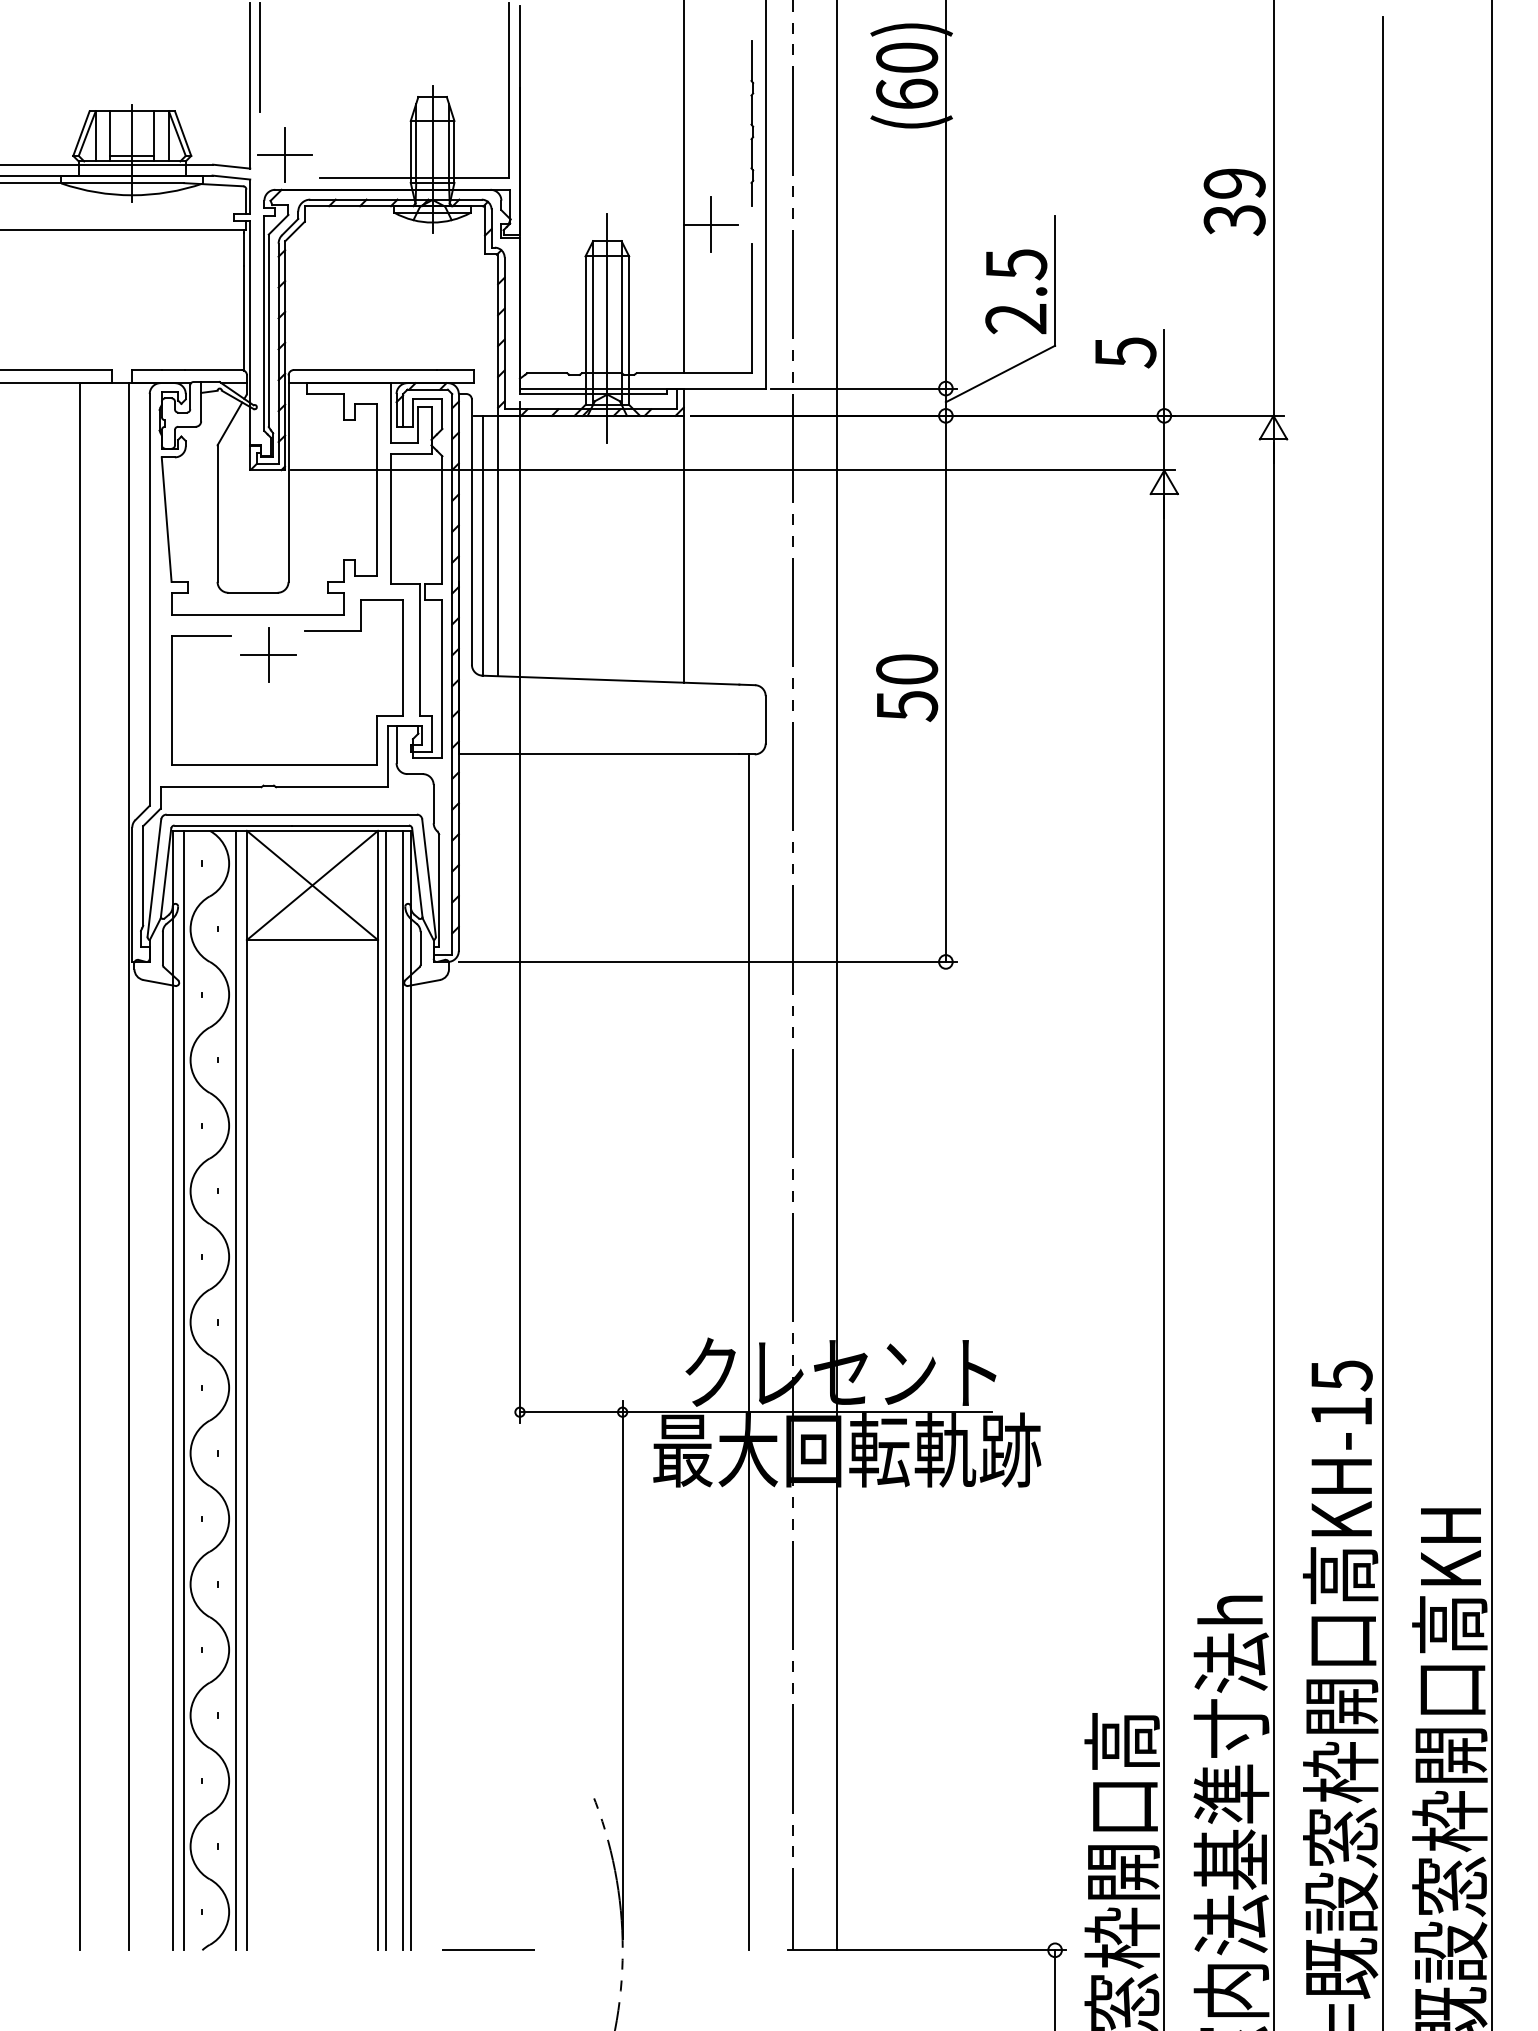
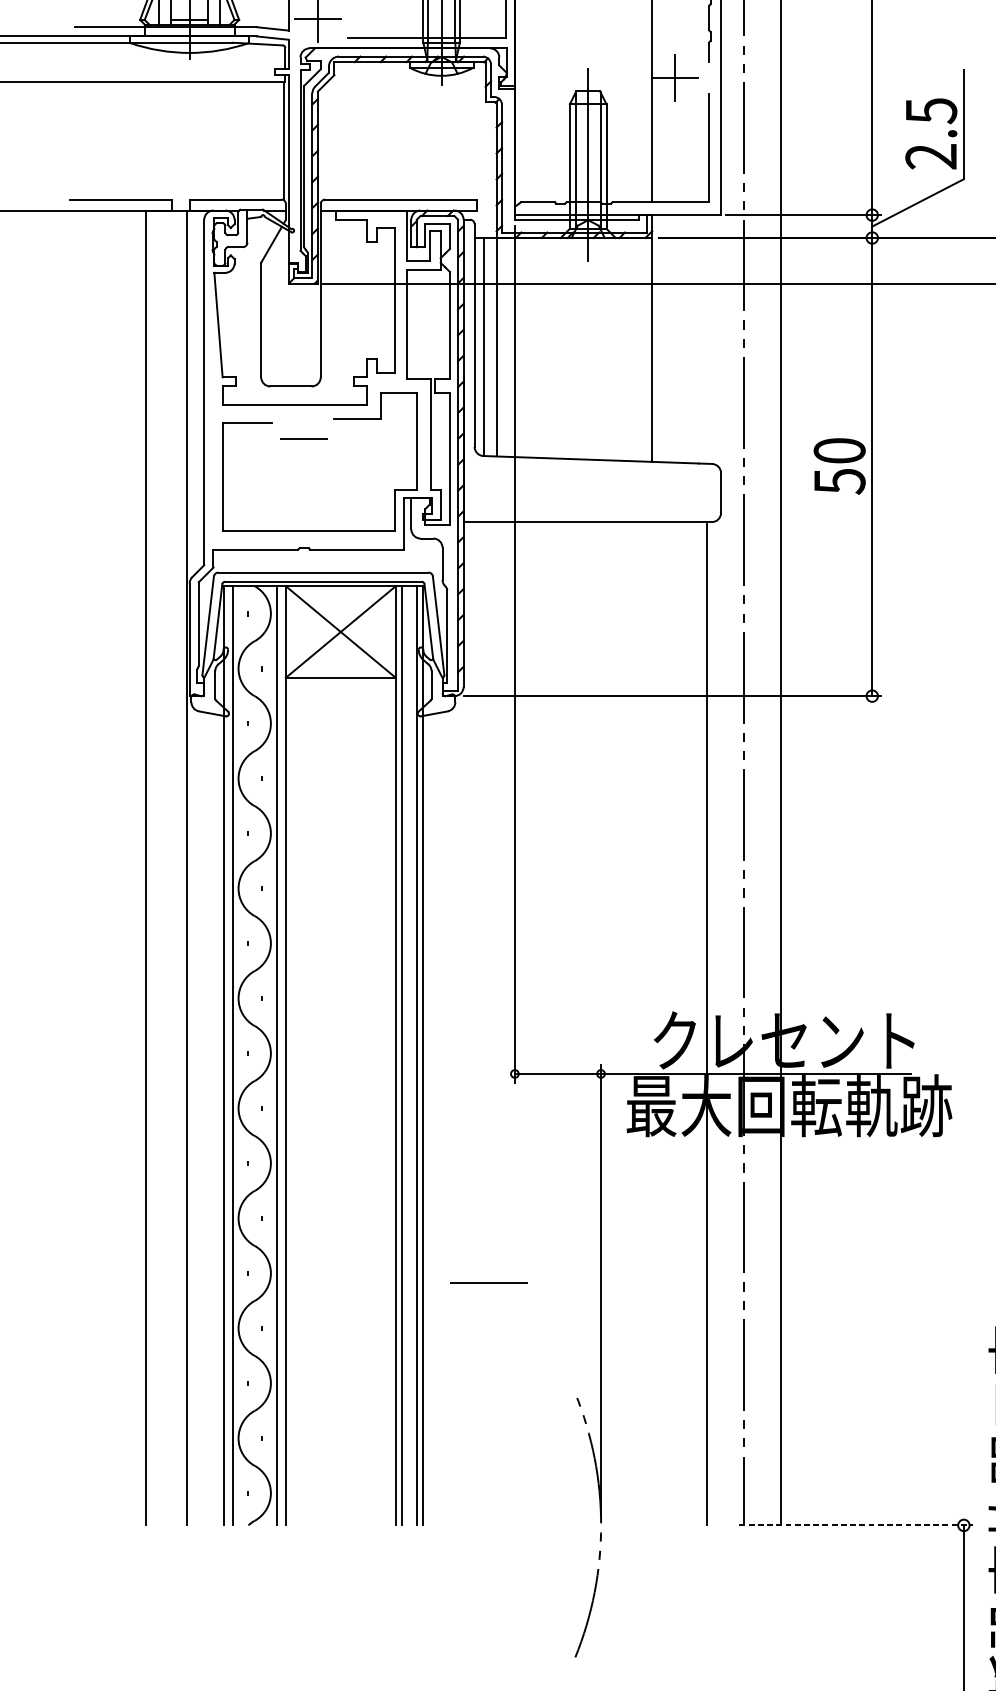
line: (268, 654) -> (303, 438), removed
line: (488, 1949) -> (488, 1282), moved
line: (927, 1950) -> (856, 1525), solid -> dashed

